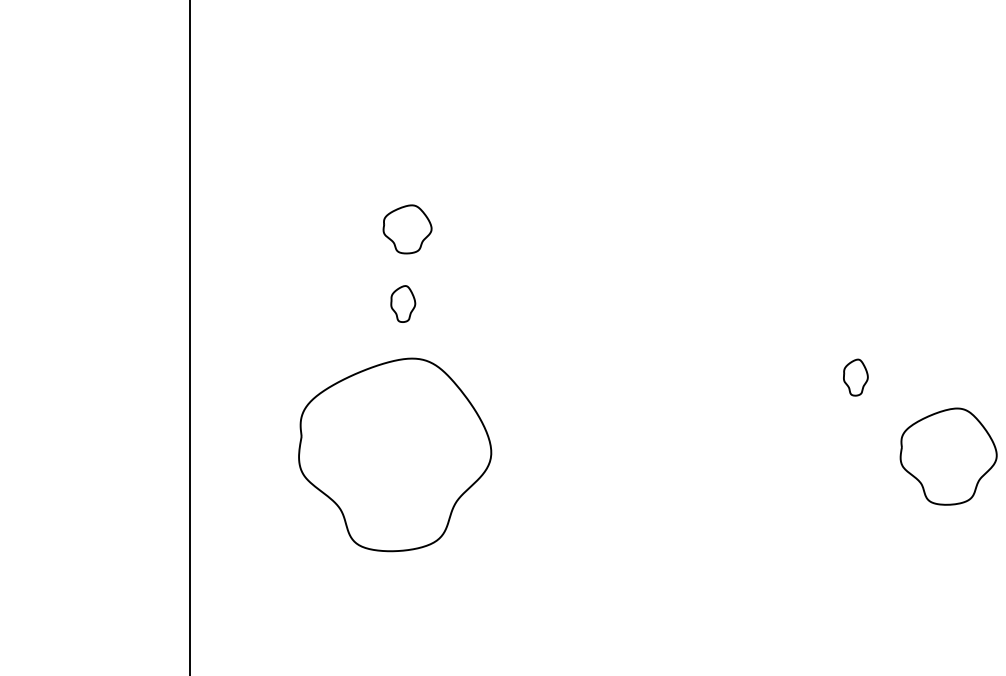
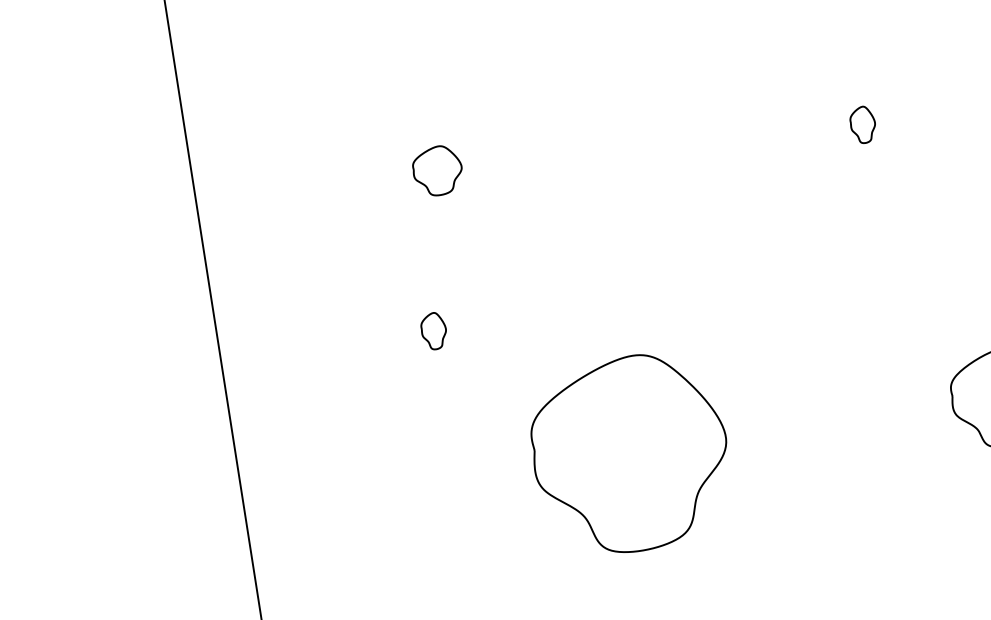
part: (407, 229) -> (437, 171), moved
part: (855, 377) -> (862, 124), moved
part: (395, 454) -> (630, 453), moved

